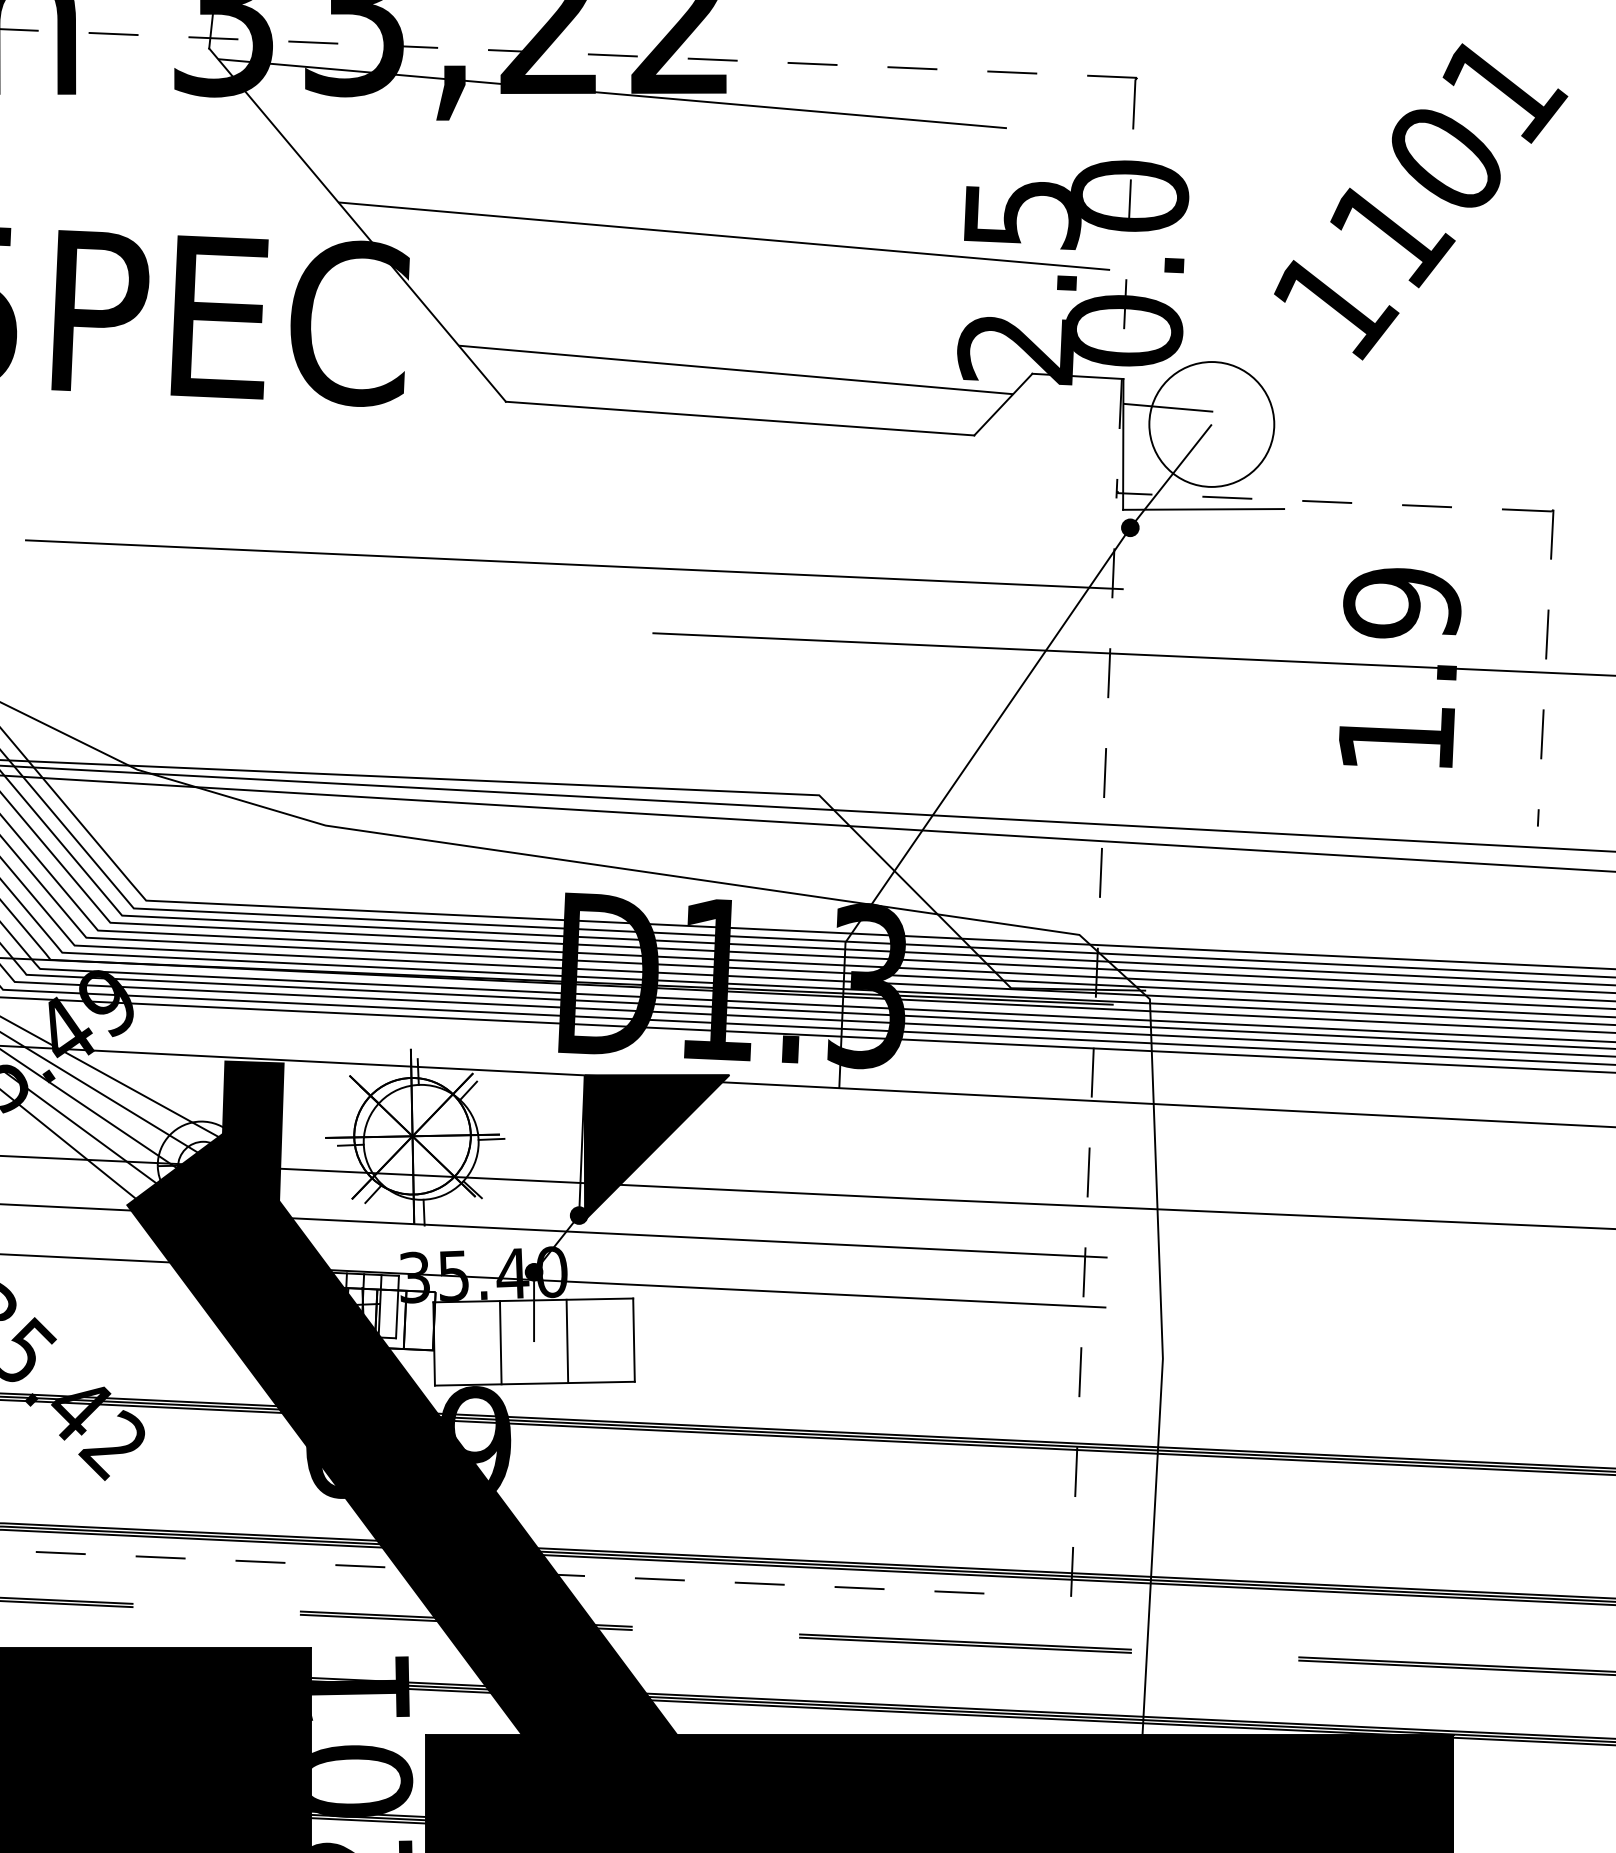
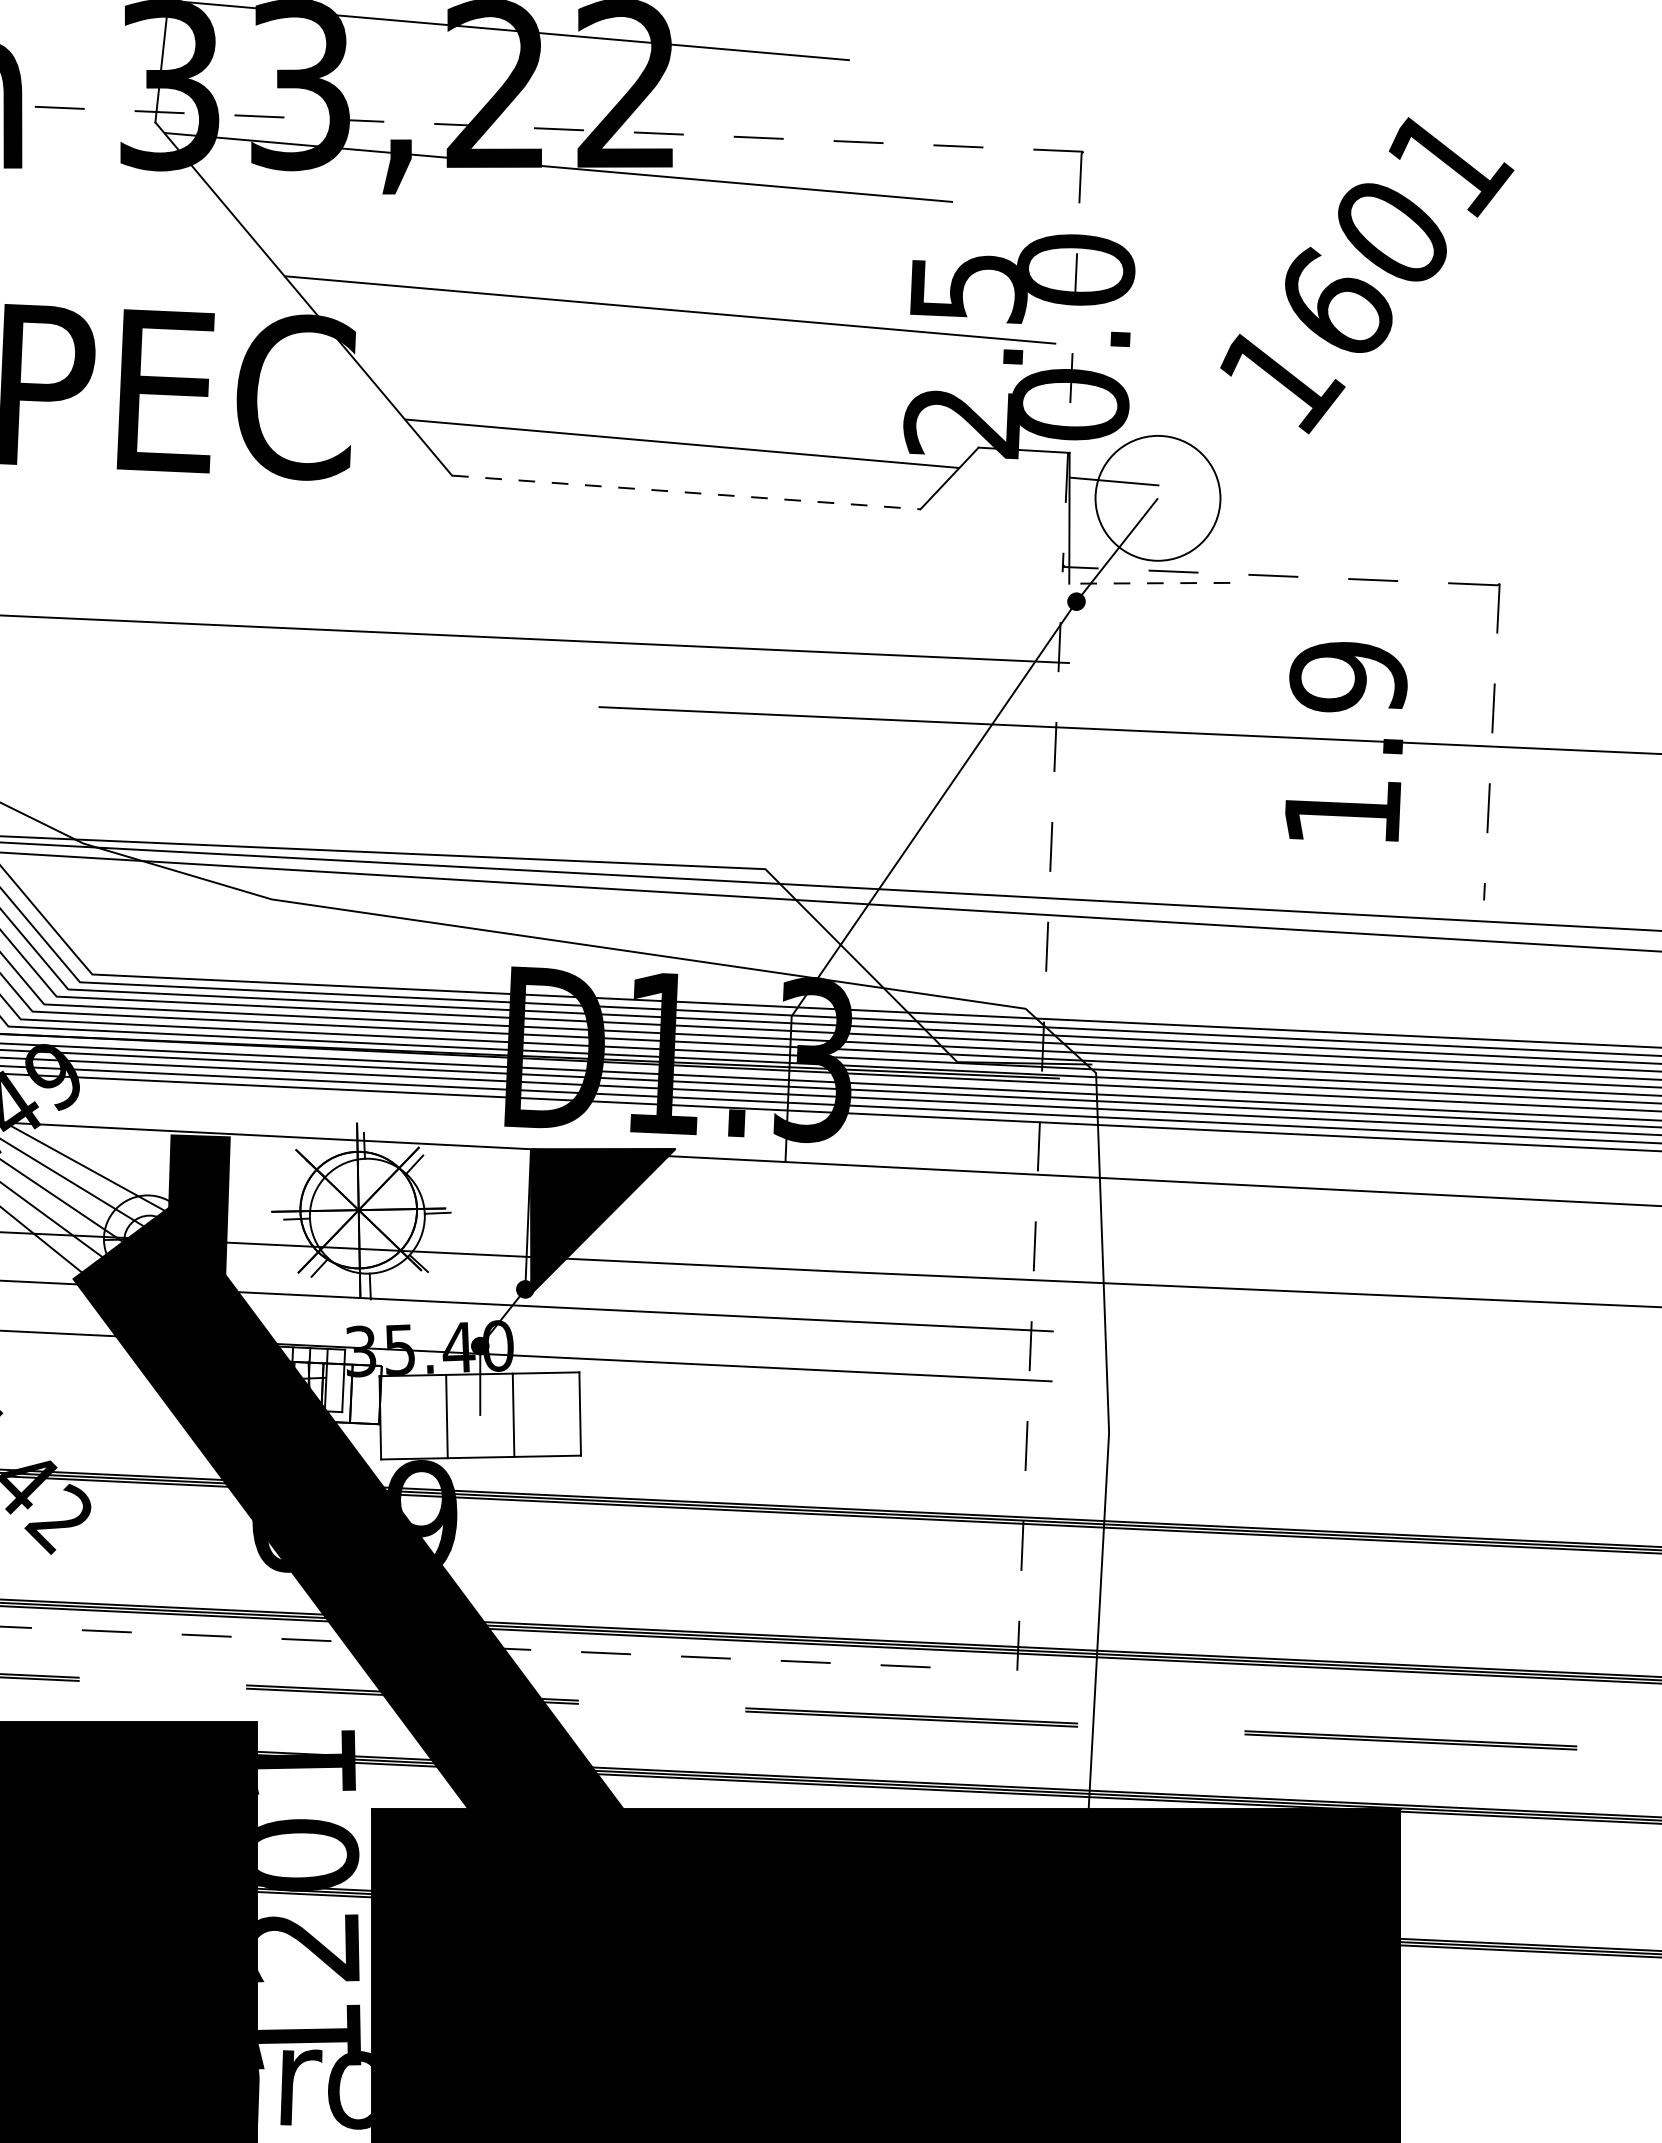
text: (1392, 230) -> (1338, 304), 1101 -> 1601
line: (740, 418) -> (686, 492), solid -> dashed
line: (1203, 509) -> (1149, 583), solid -> dashed

